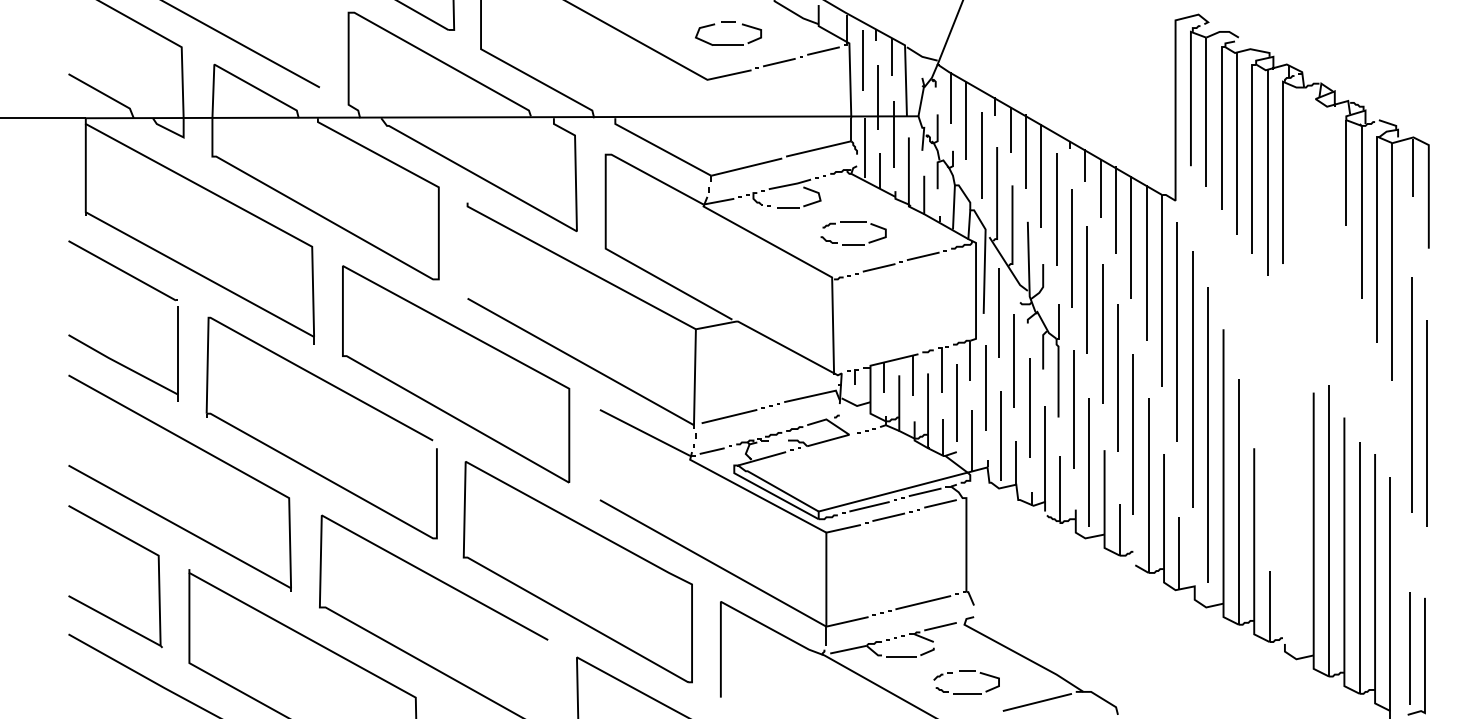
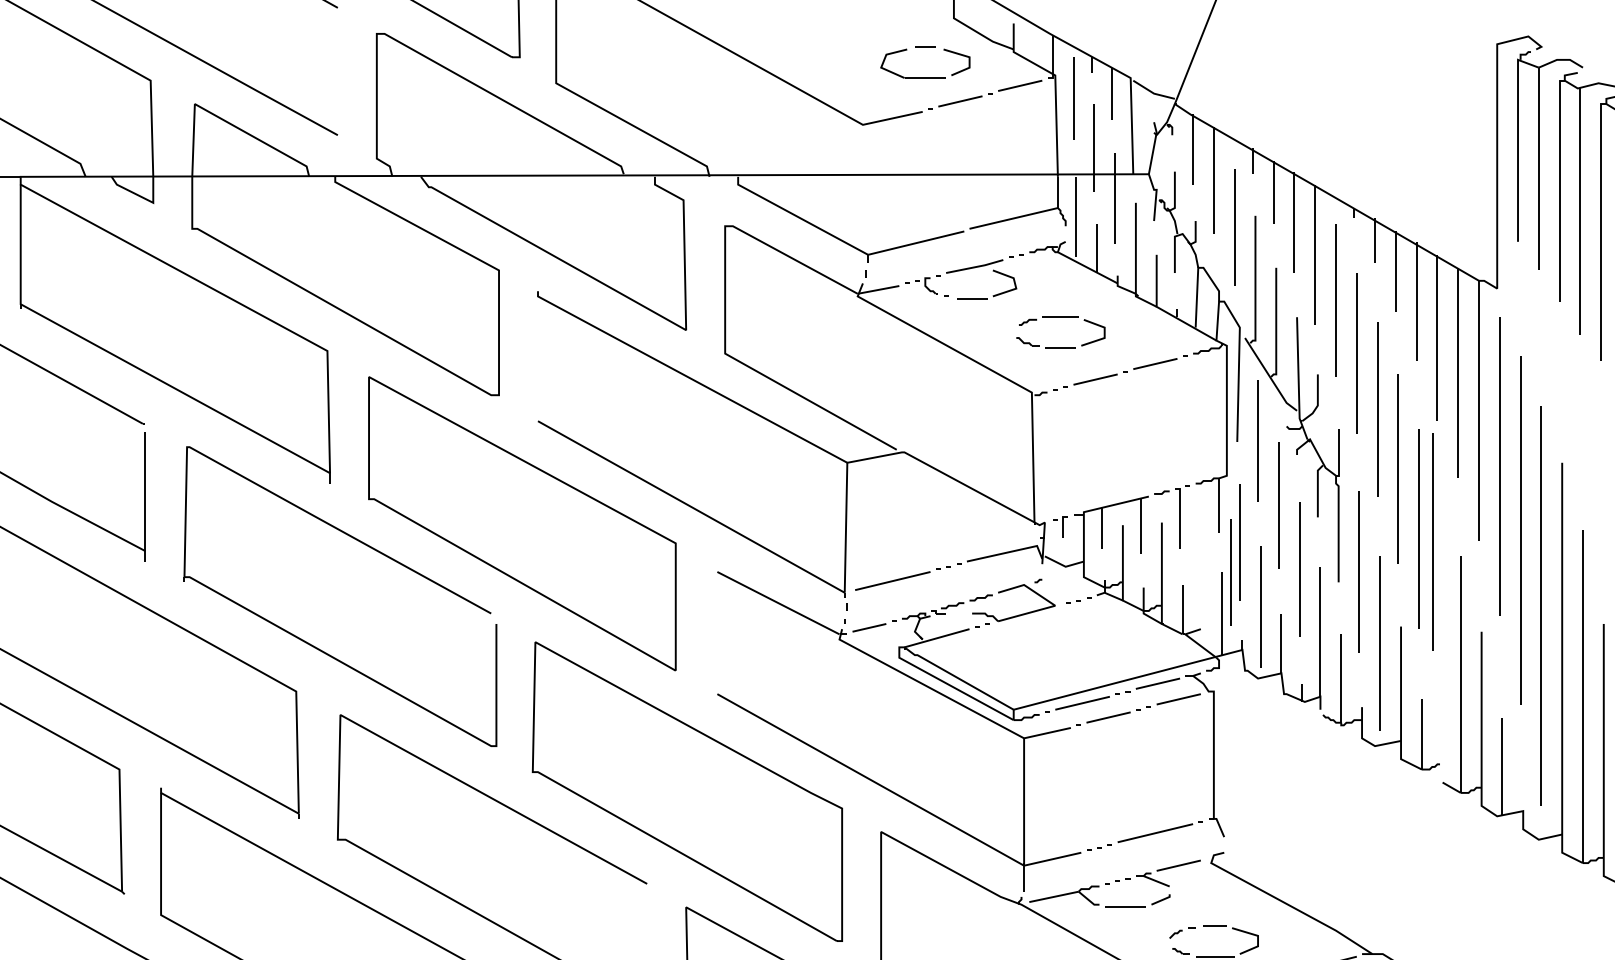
part: (728, 22) -> (925, 47), moved
line: (956, 402) -> (1230, 571), moved
line: (1132, 434) -> (1432, 541), moved

